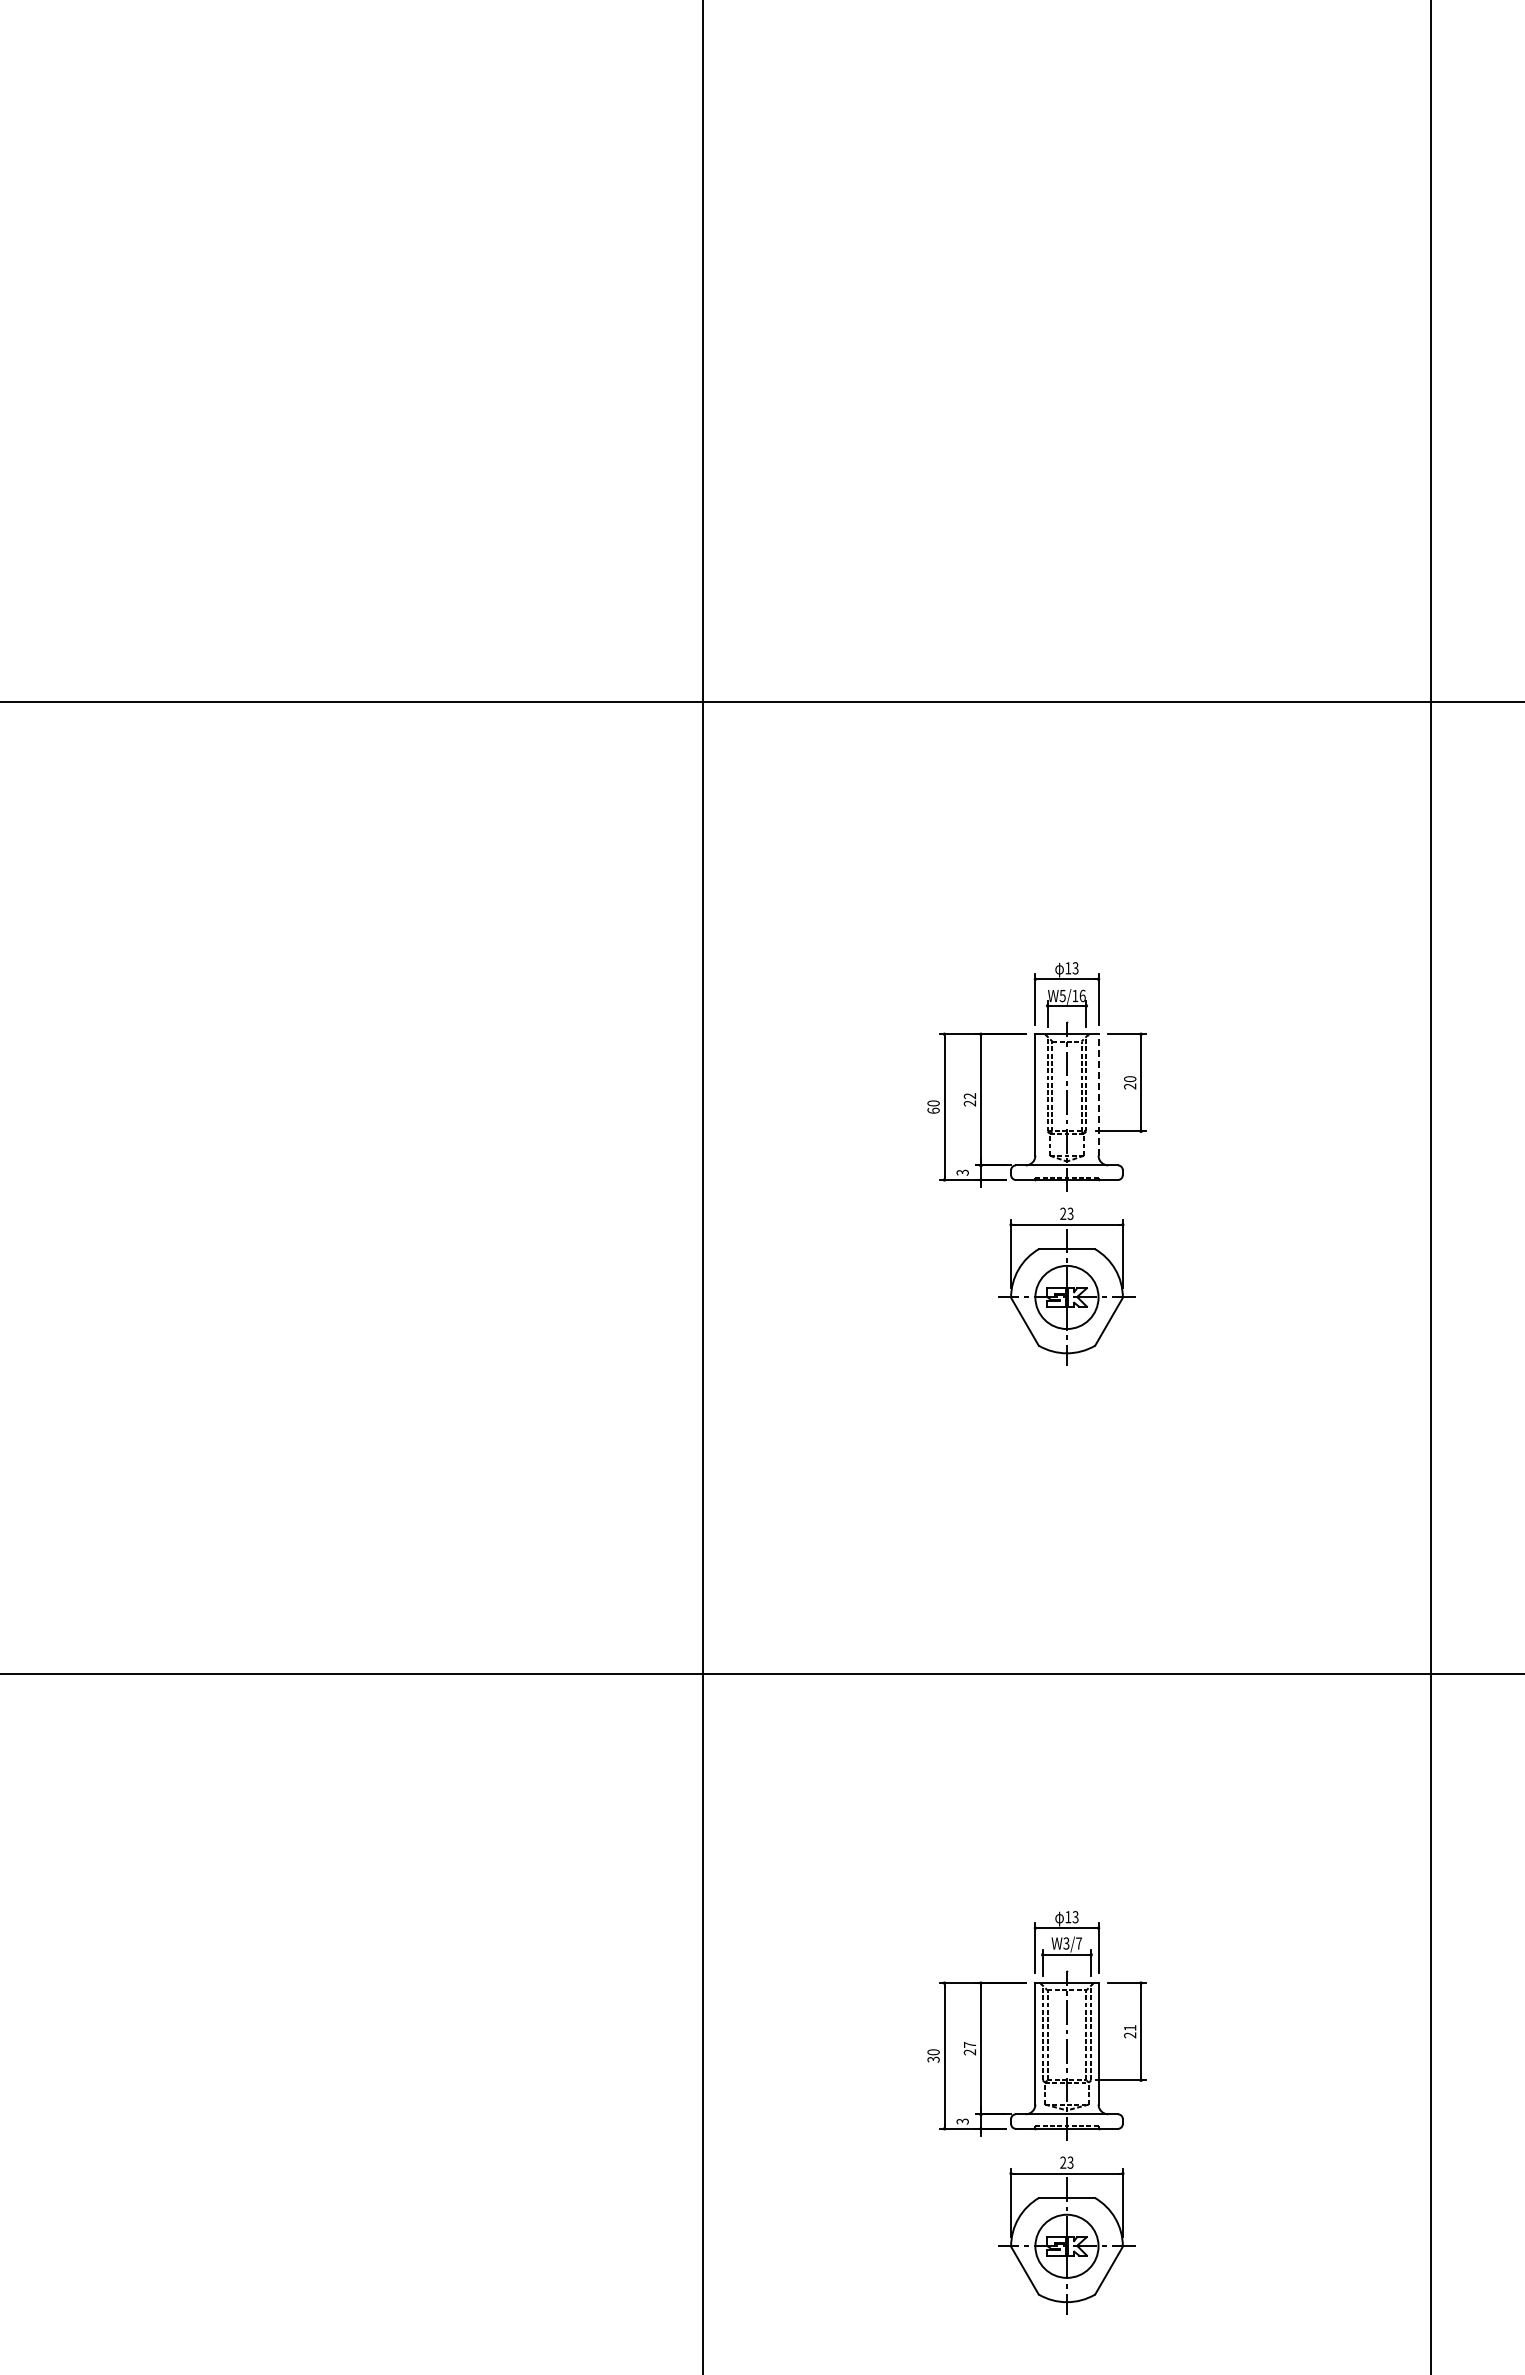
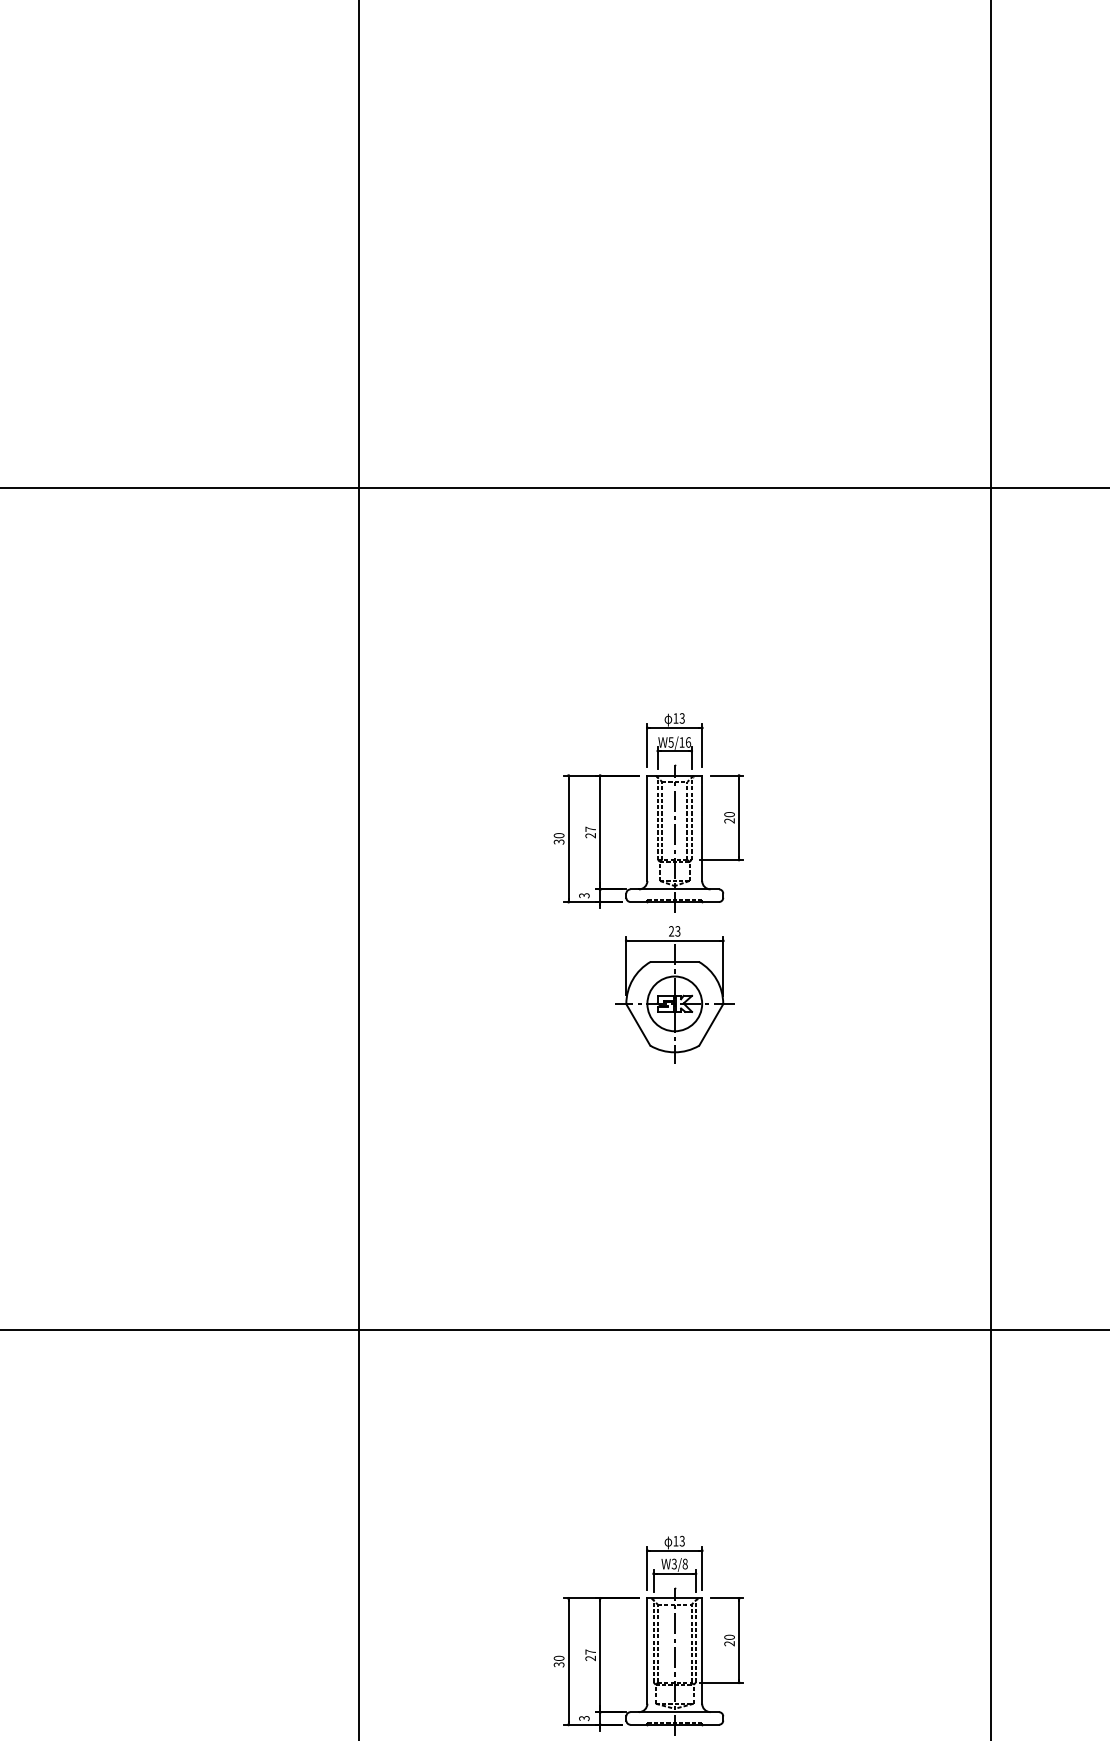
line: (1098, 1094) -> (702, 827), dashed -> solid
text: (969, 1096) -> (590, 829), 22 -> 27
text: (933, 1110) -> (559, 841), 60 -> 30
text: (1079, 1943) -> (685, 1564), W3/7 -> W3/8
text: (1130, 2027) -> (729, 1636), 21 -> 20

